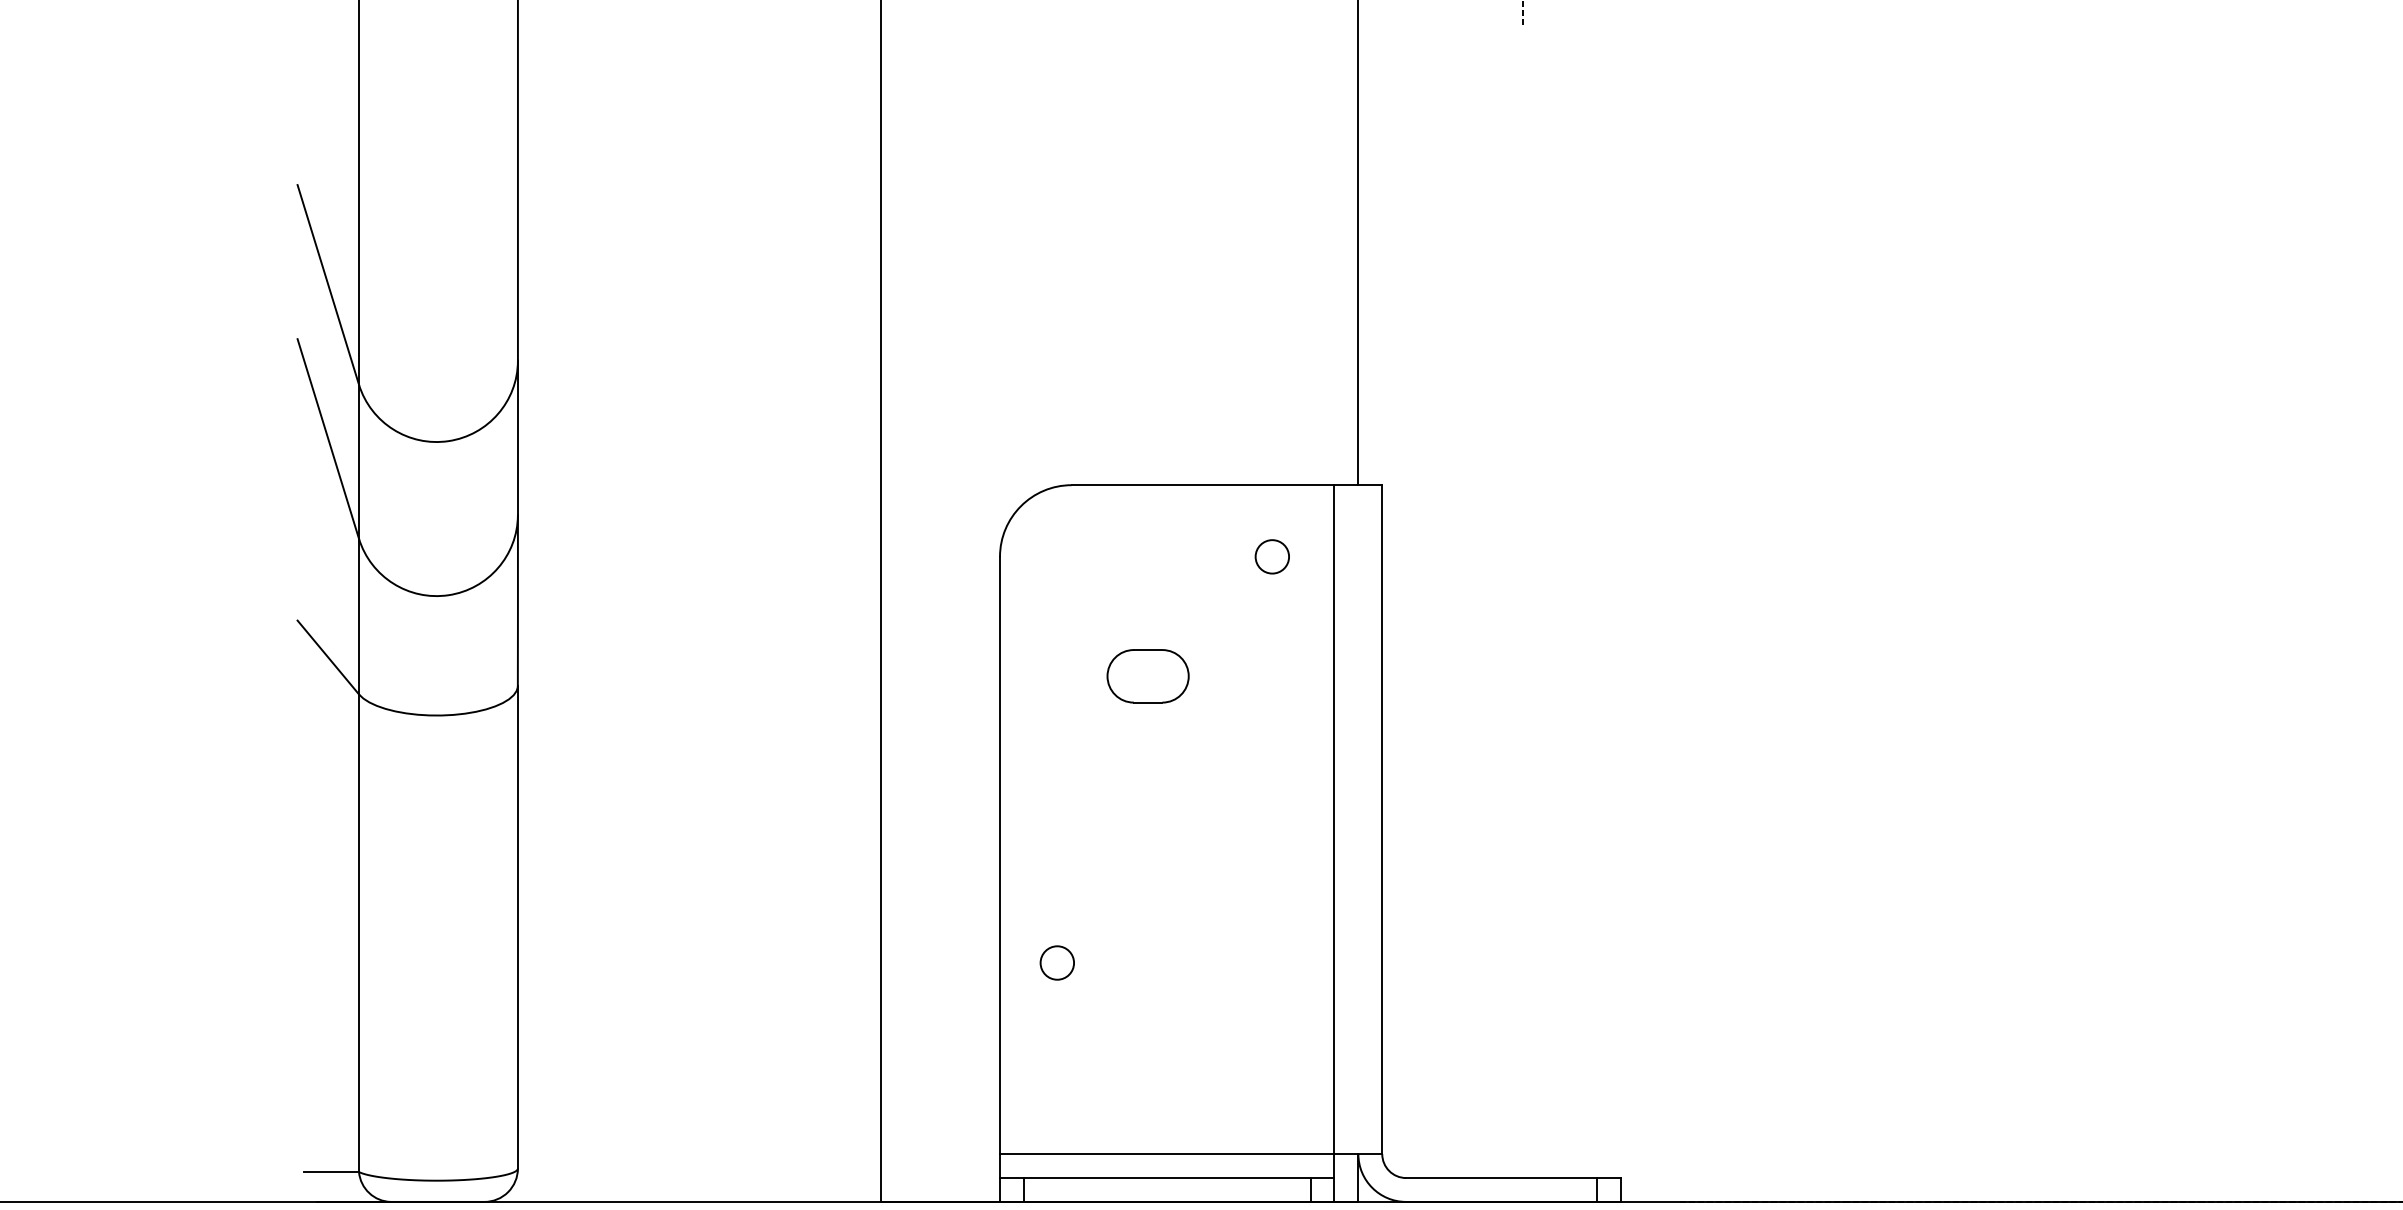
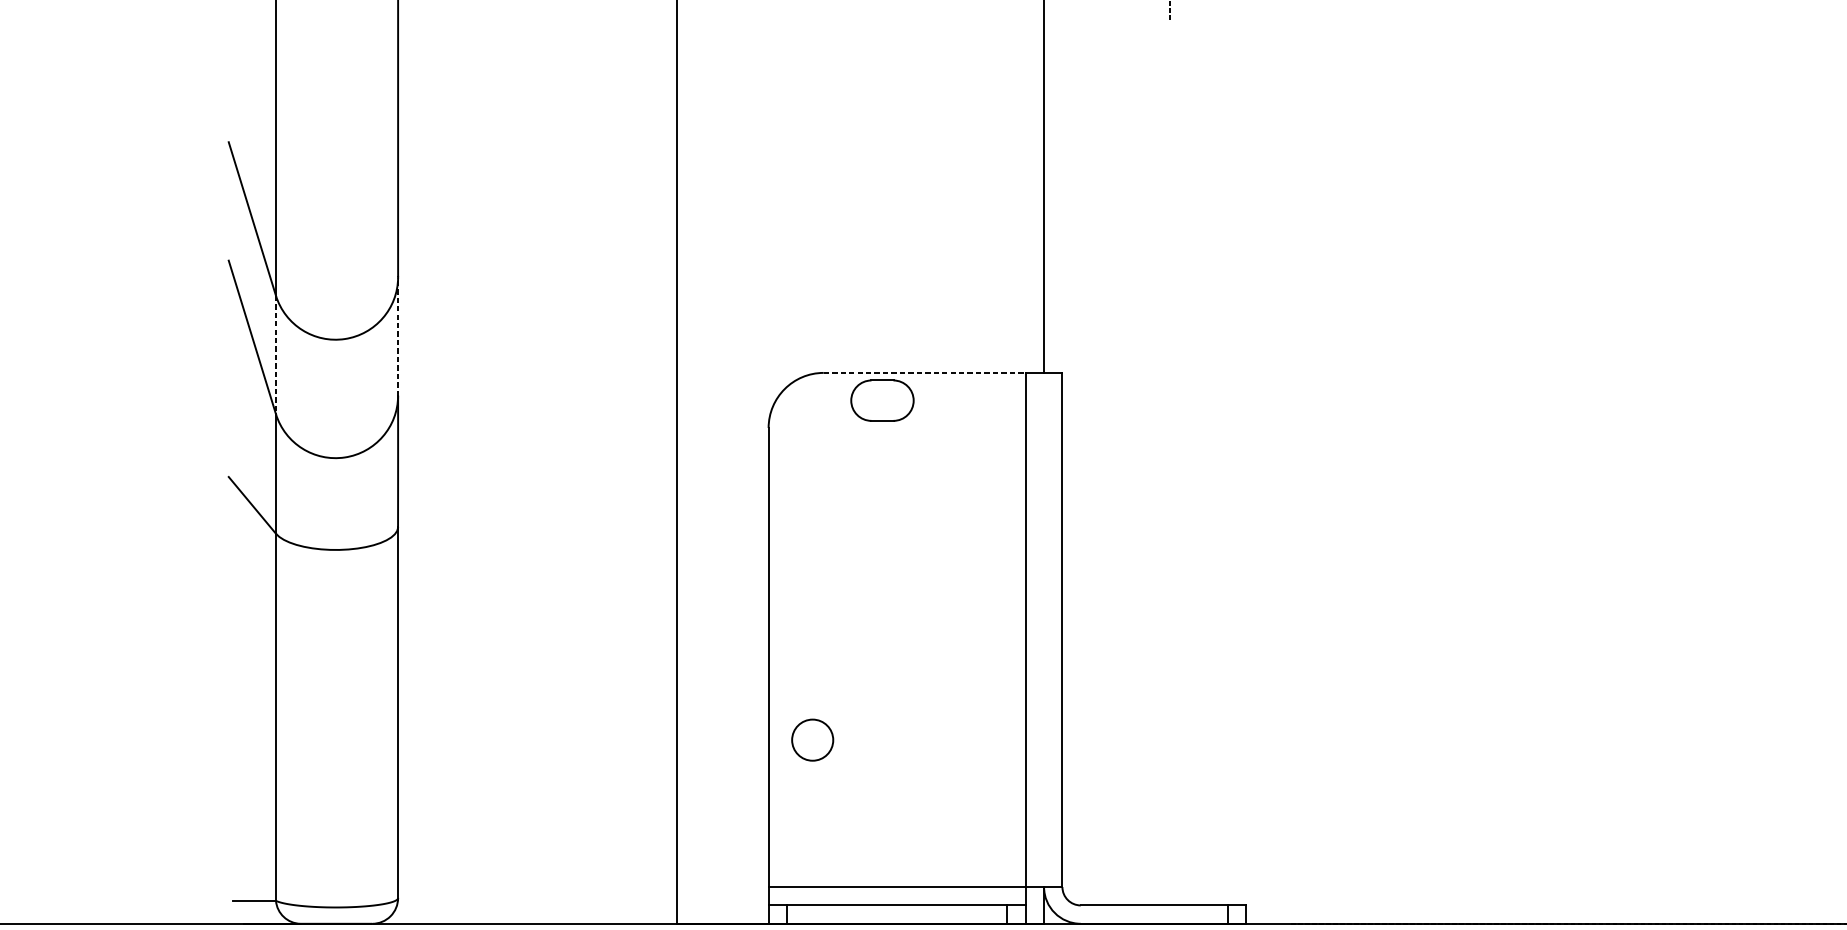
line: (517, 437) -> (397, 336), solid -> dashed
line: (359, 462) -> (276, 355), solid -> dashed
line: (1203, 485) -> (925, 373), solid -> dashed
circle: (1271, 556) -> (977, 427), removed
part: (1147, 676) -> (881, 400), moved
circle: (1057, 962) -> (812, 739), size x1.6

